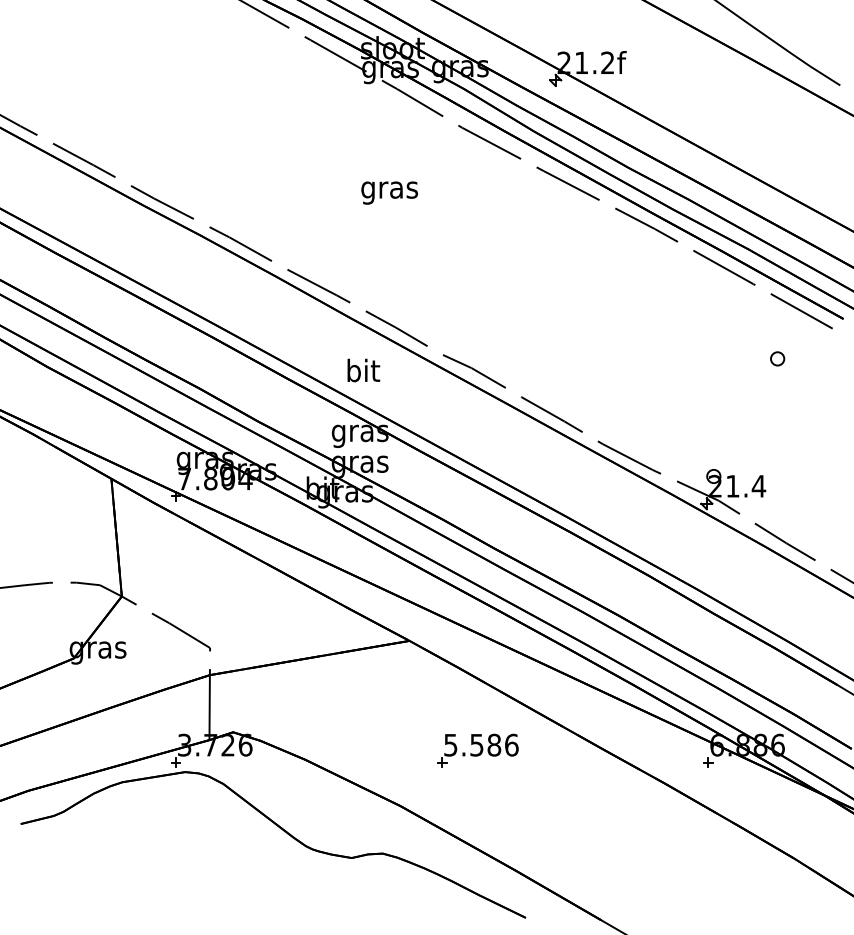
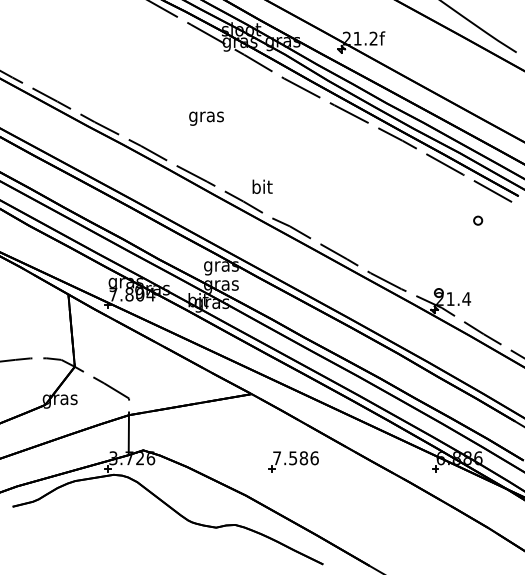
text: (389, 192) -> (206, 118), moved
text: (363, 369) -> (262, 186), moved
text: (449, 745) -> (276, 458), 5.586 -> 7.586

